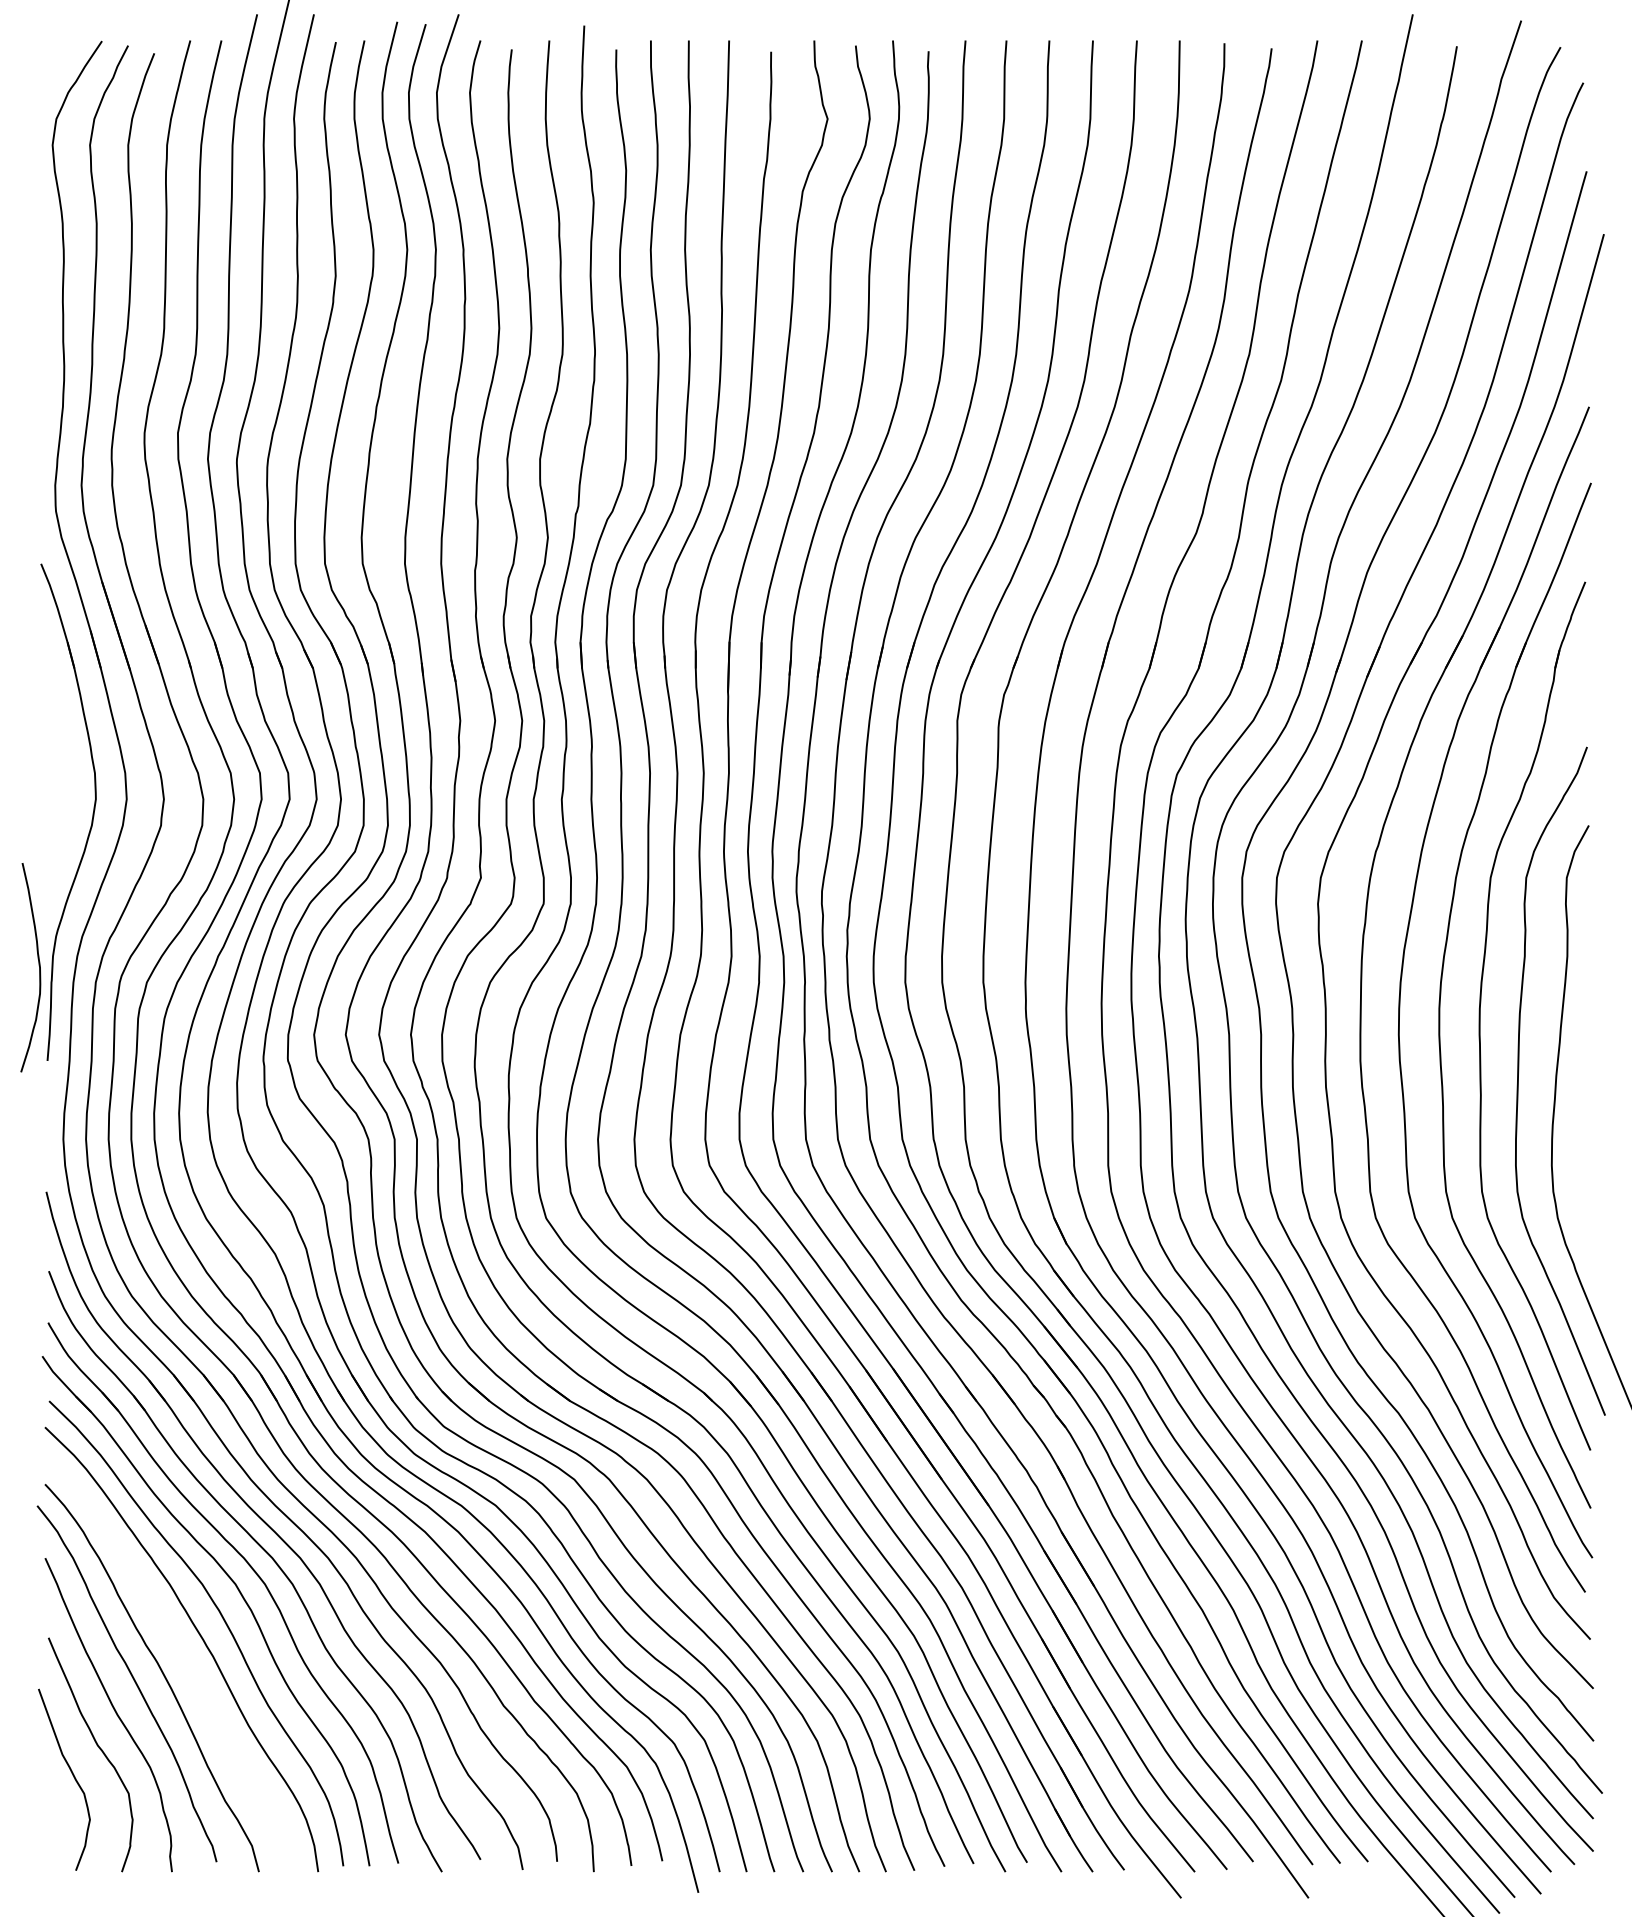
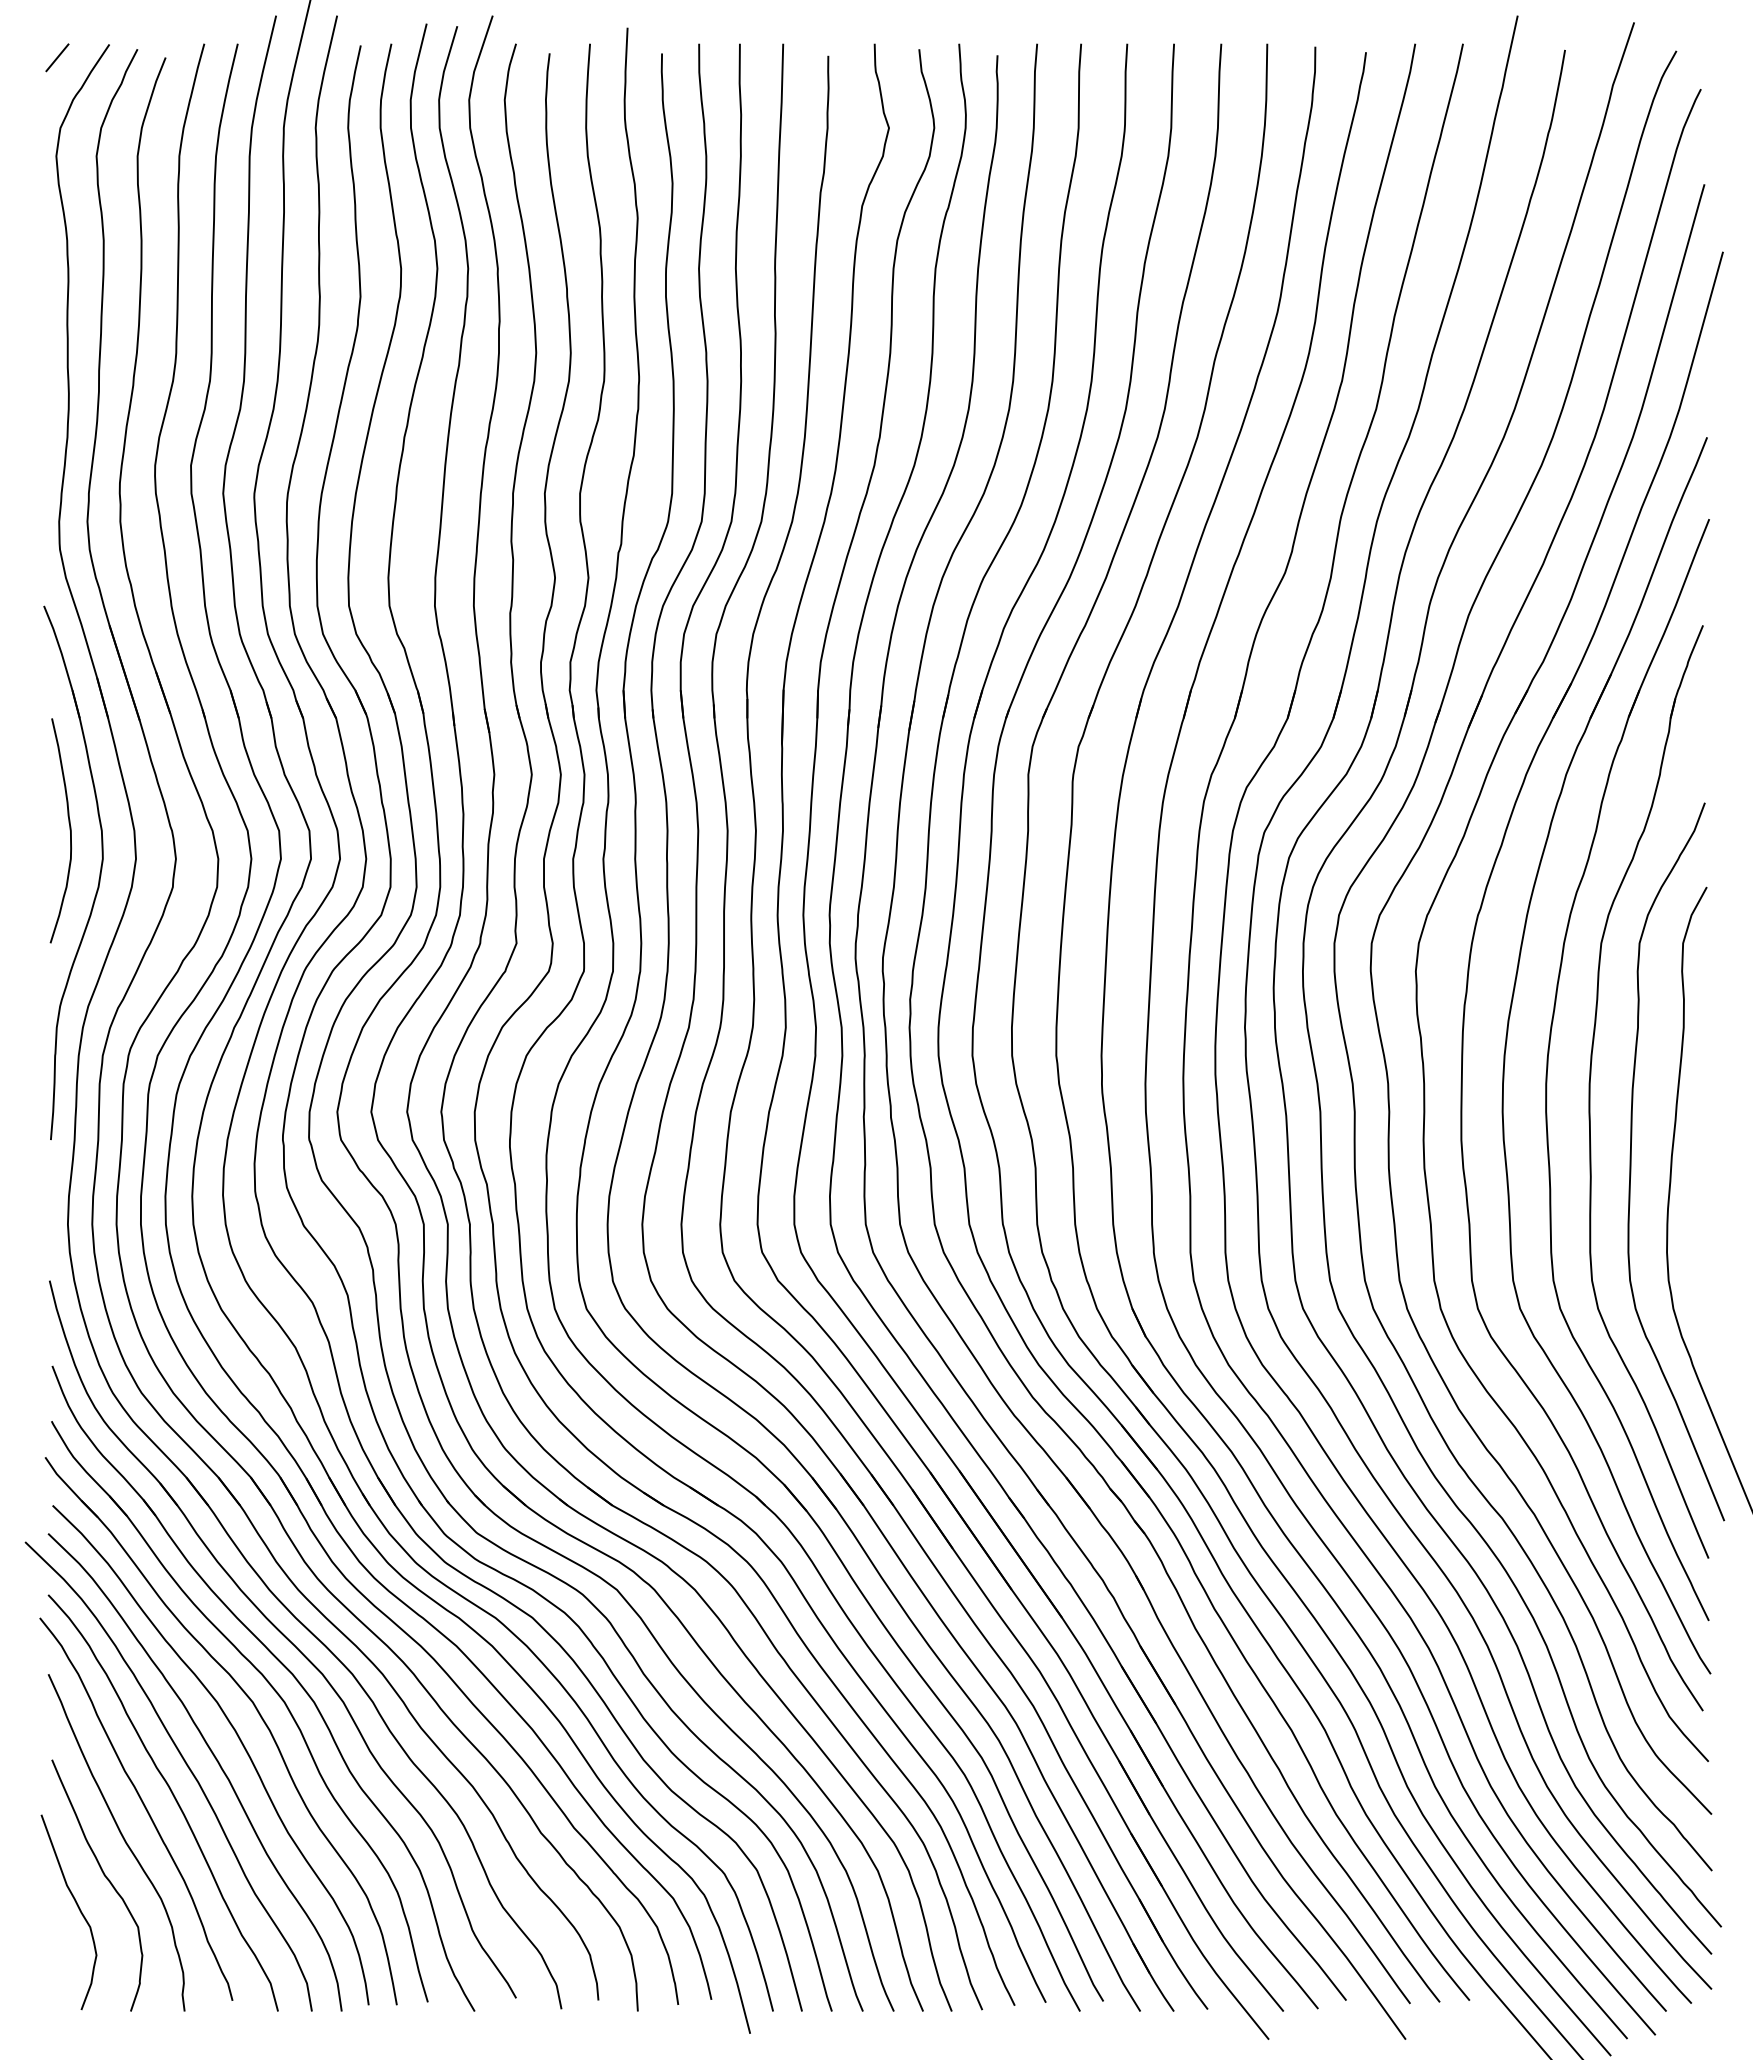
line: (53, 53) -> (57, 57), added
curve: (38, 967) -> (69, 830), moved
curve: (172, 1642) -> (185, 1764), added

